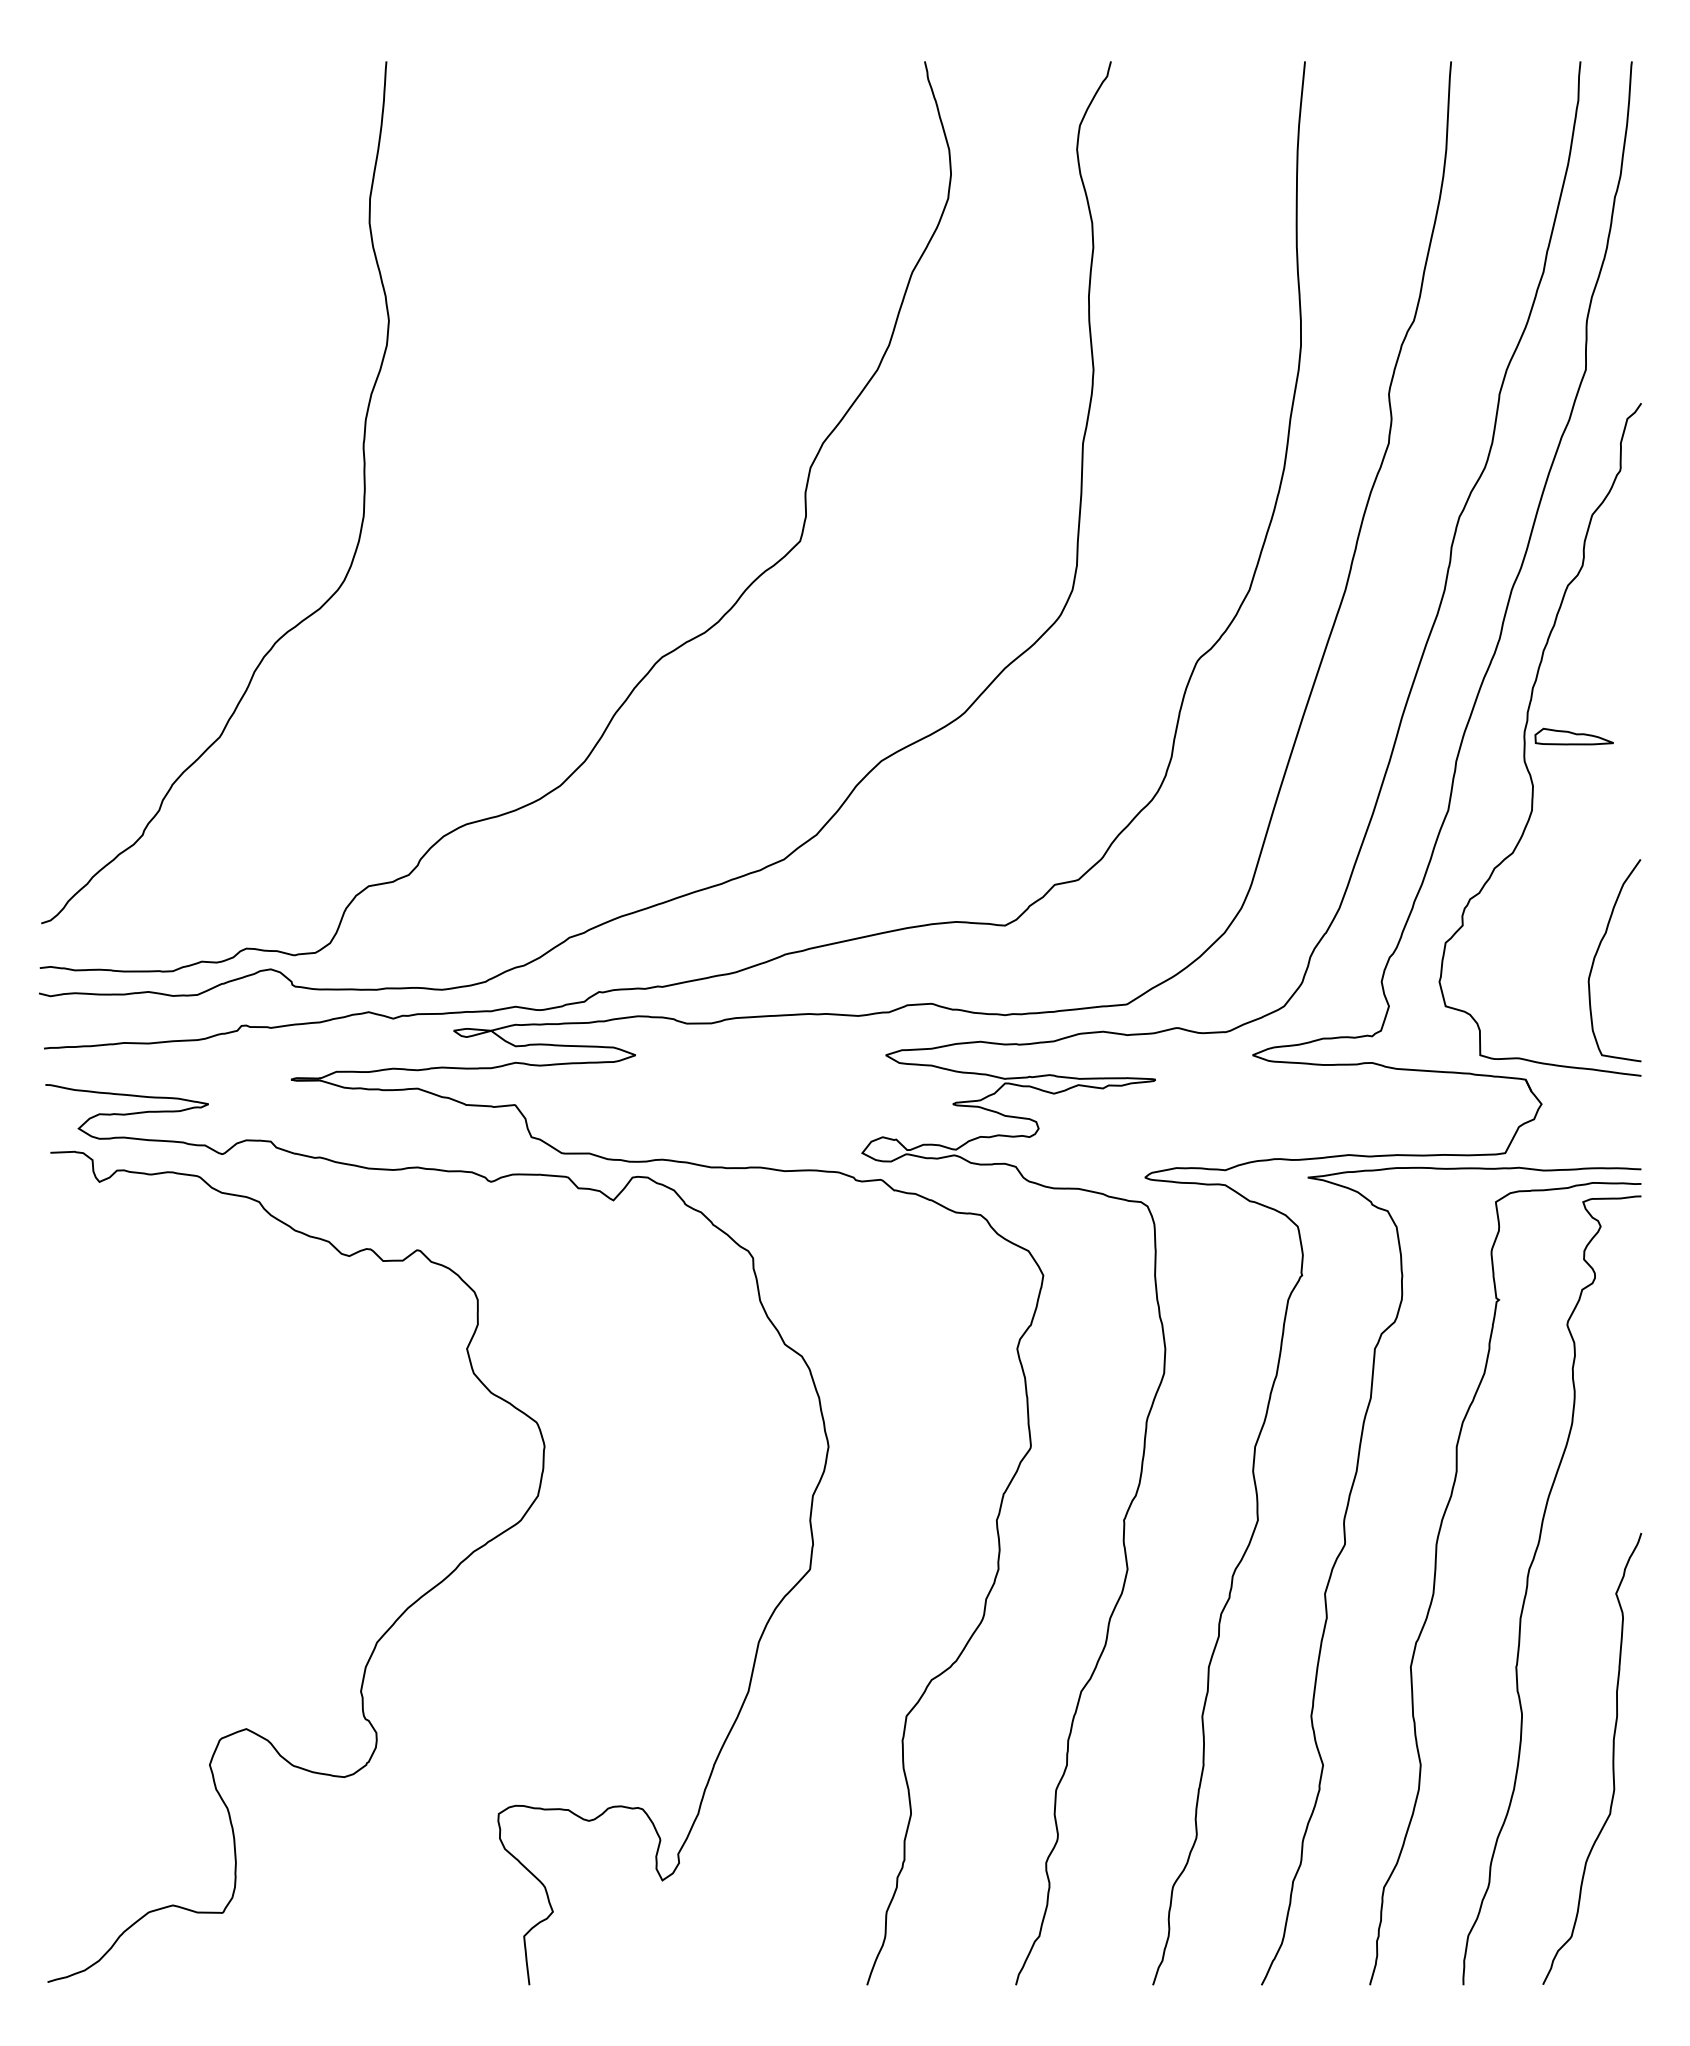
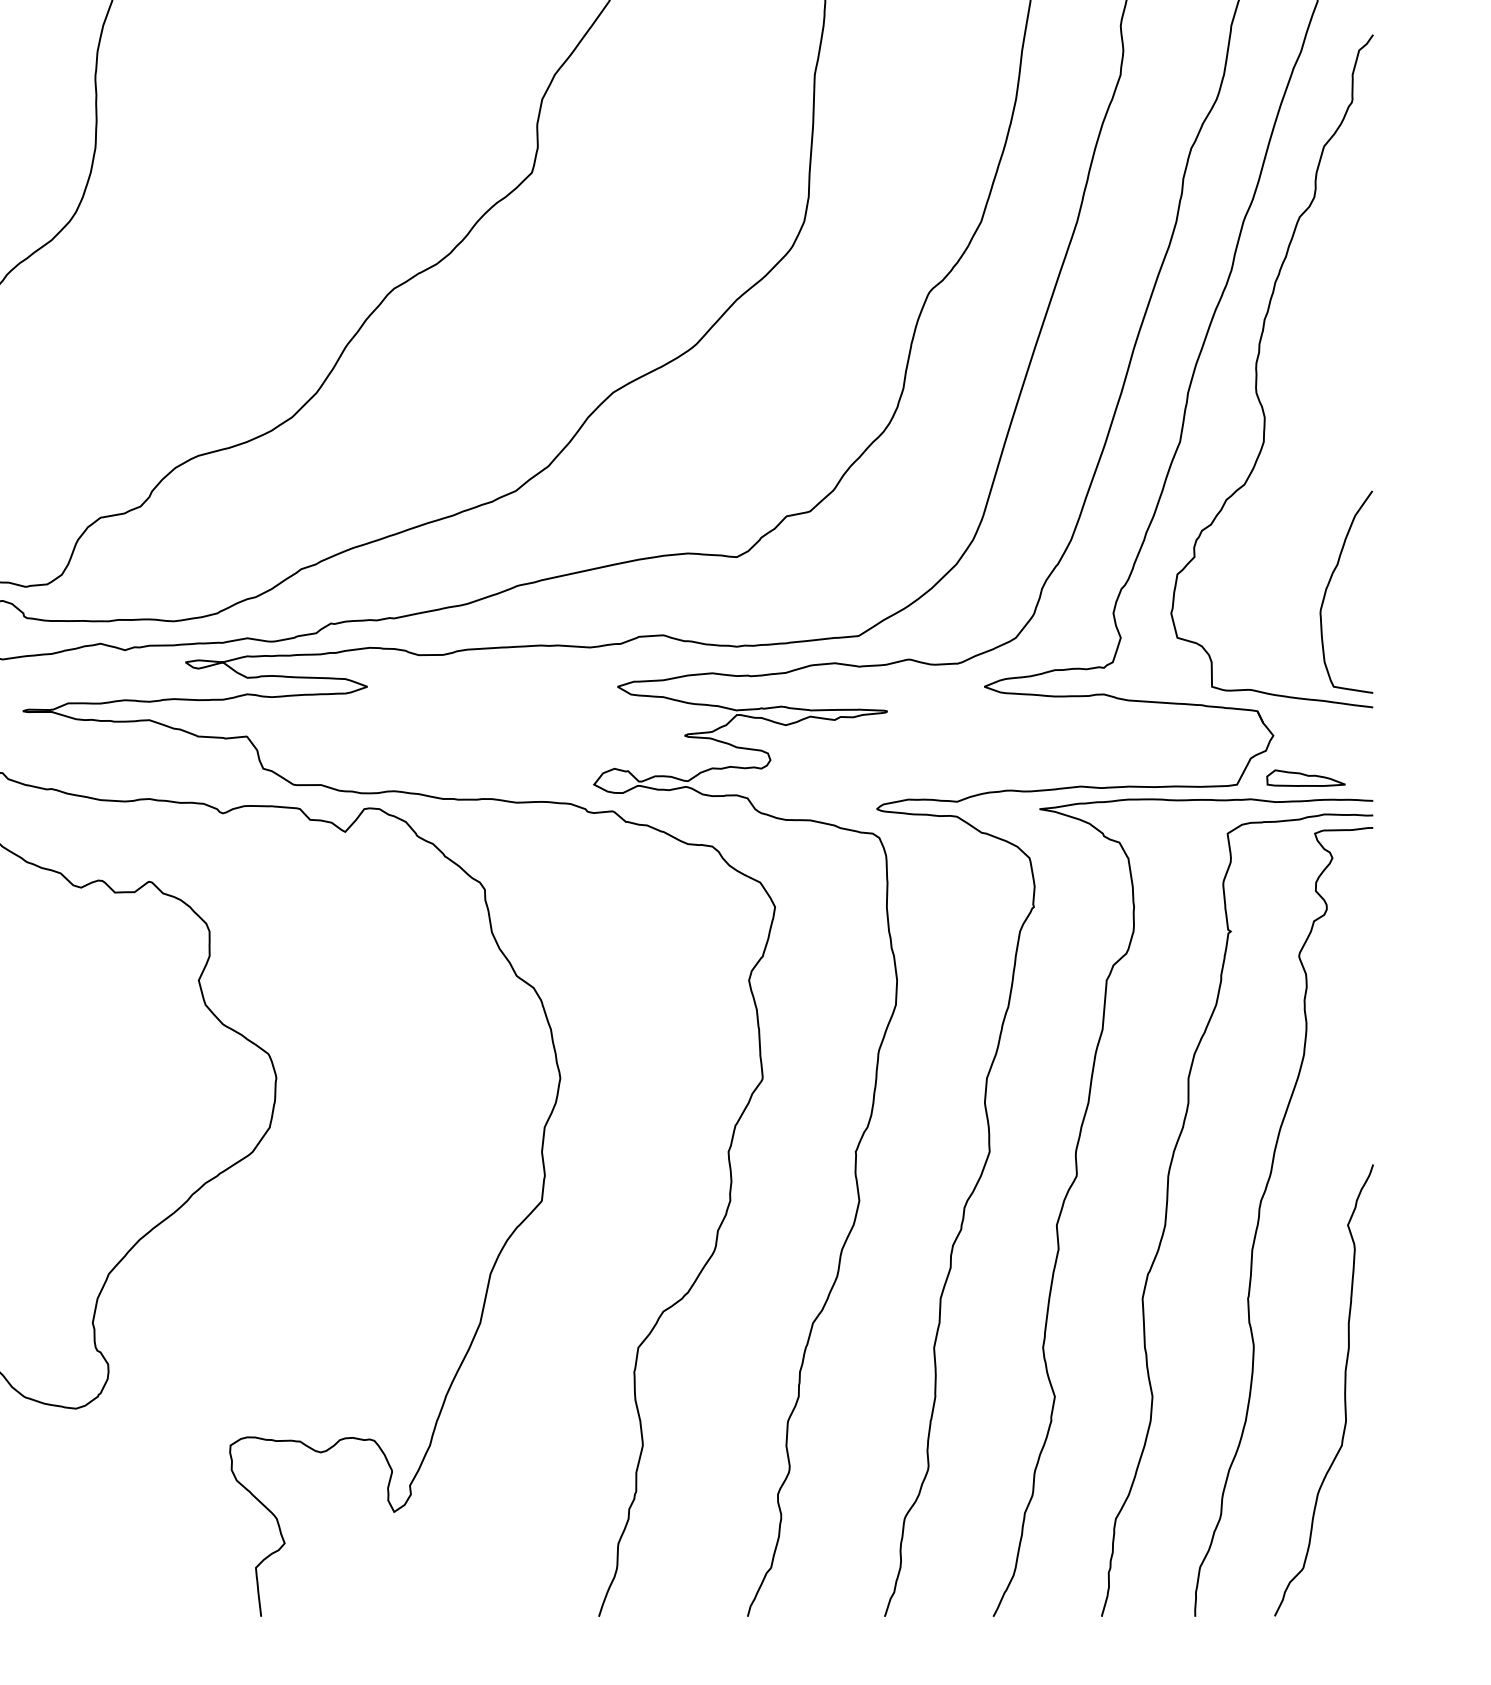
part: (1573, 736) -> (1305, 778), moved

